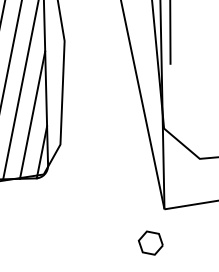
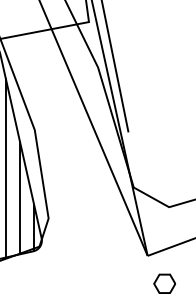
part: (150, 242) -> (164, 283), moved

